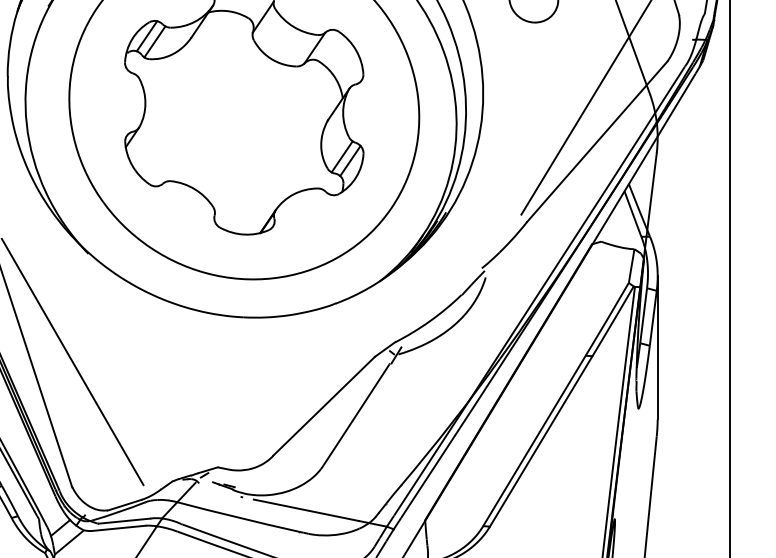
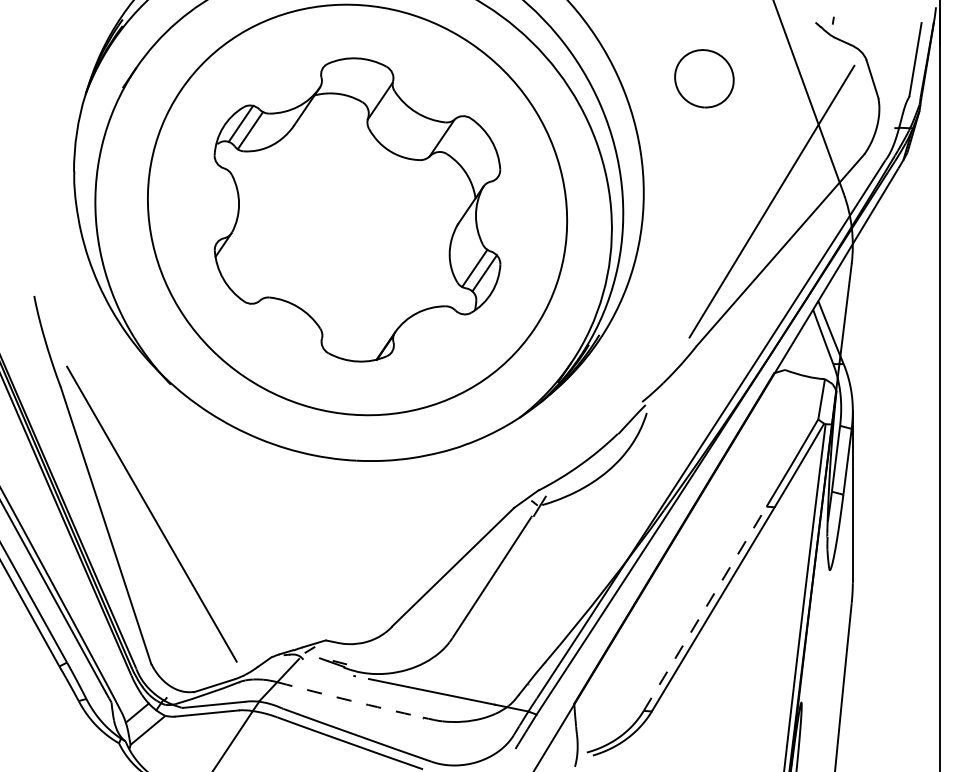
line: (534, 440) -> (705, 608), solid -> dashed
arc: (238, 517) -> (350, 700), solid -> dashed

